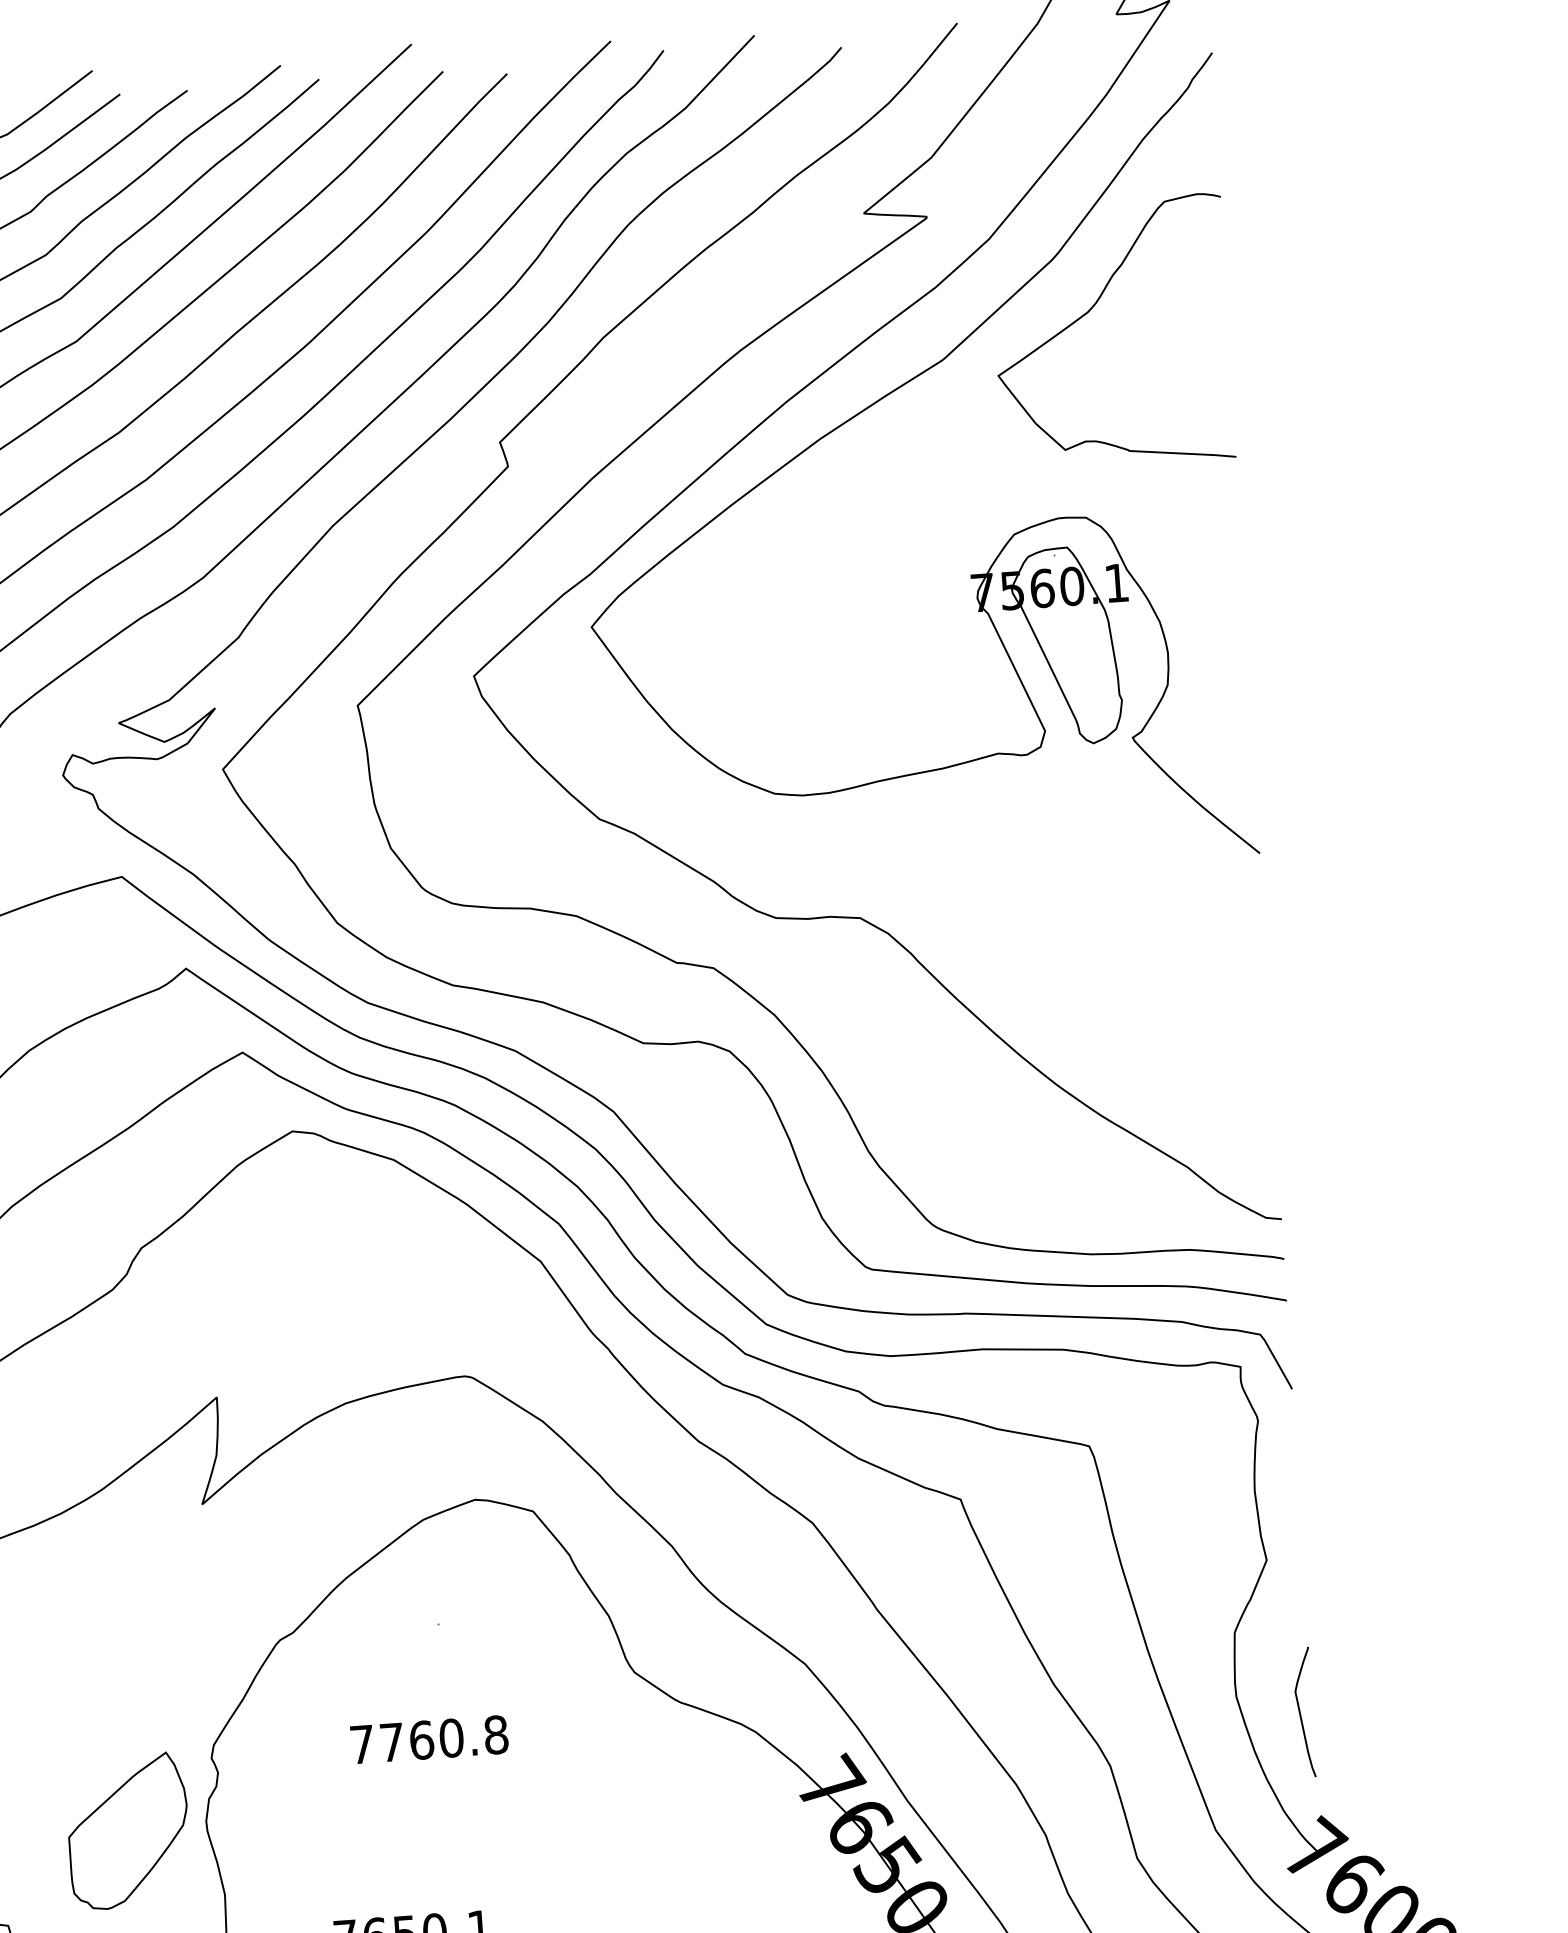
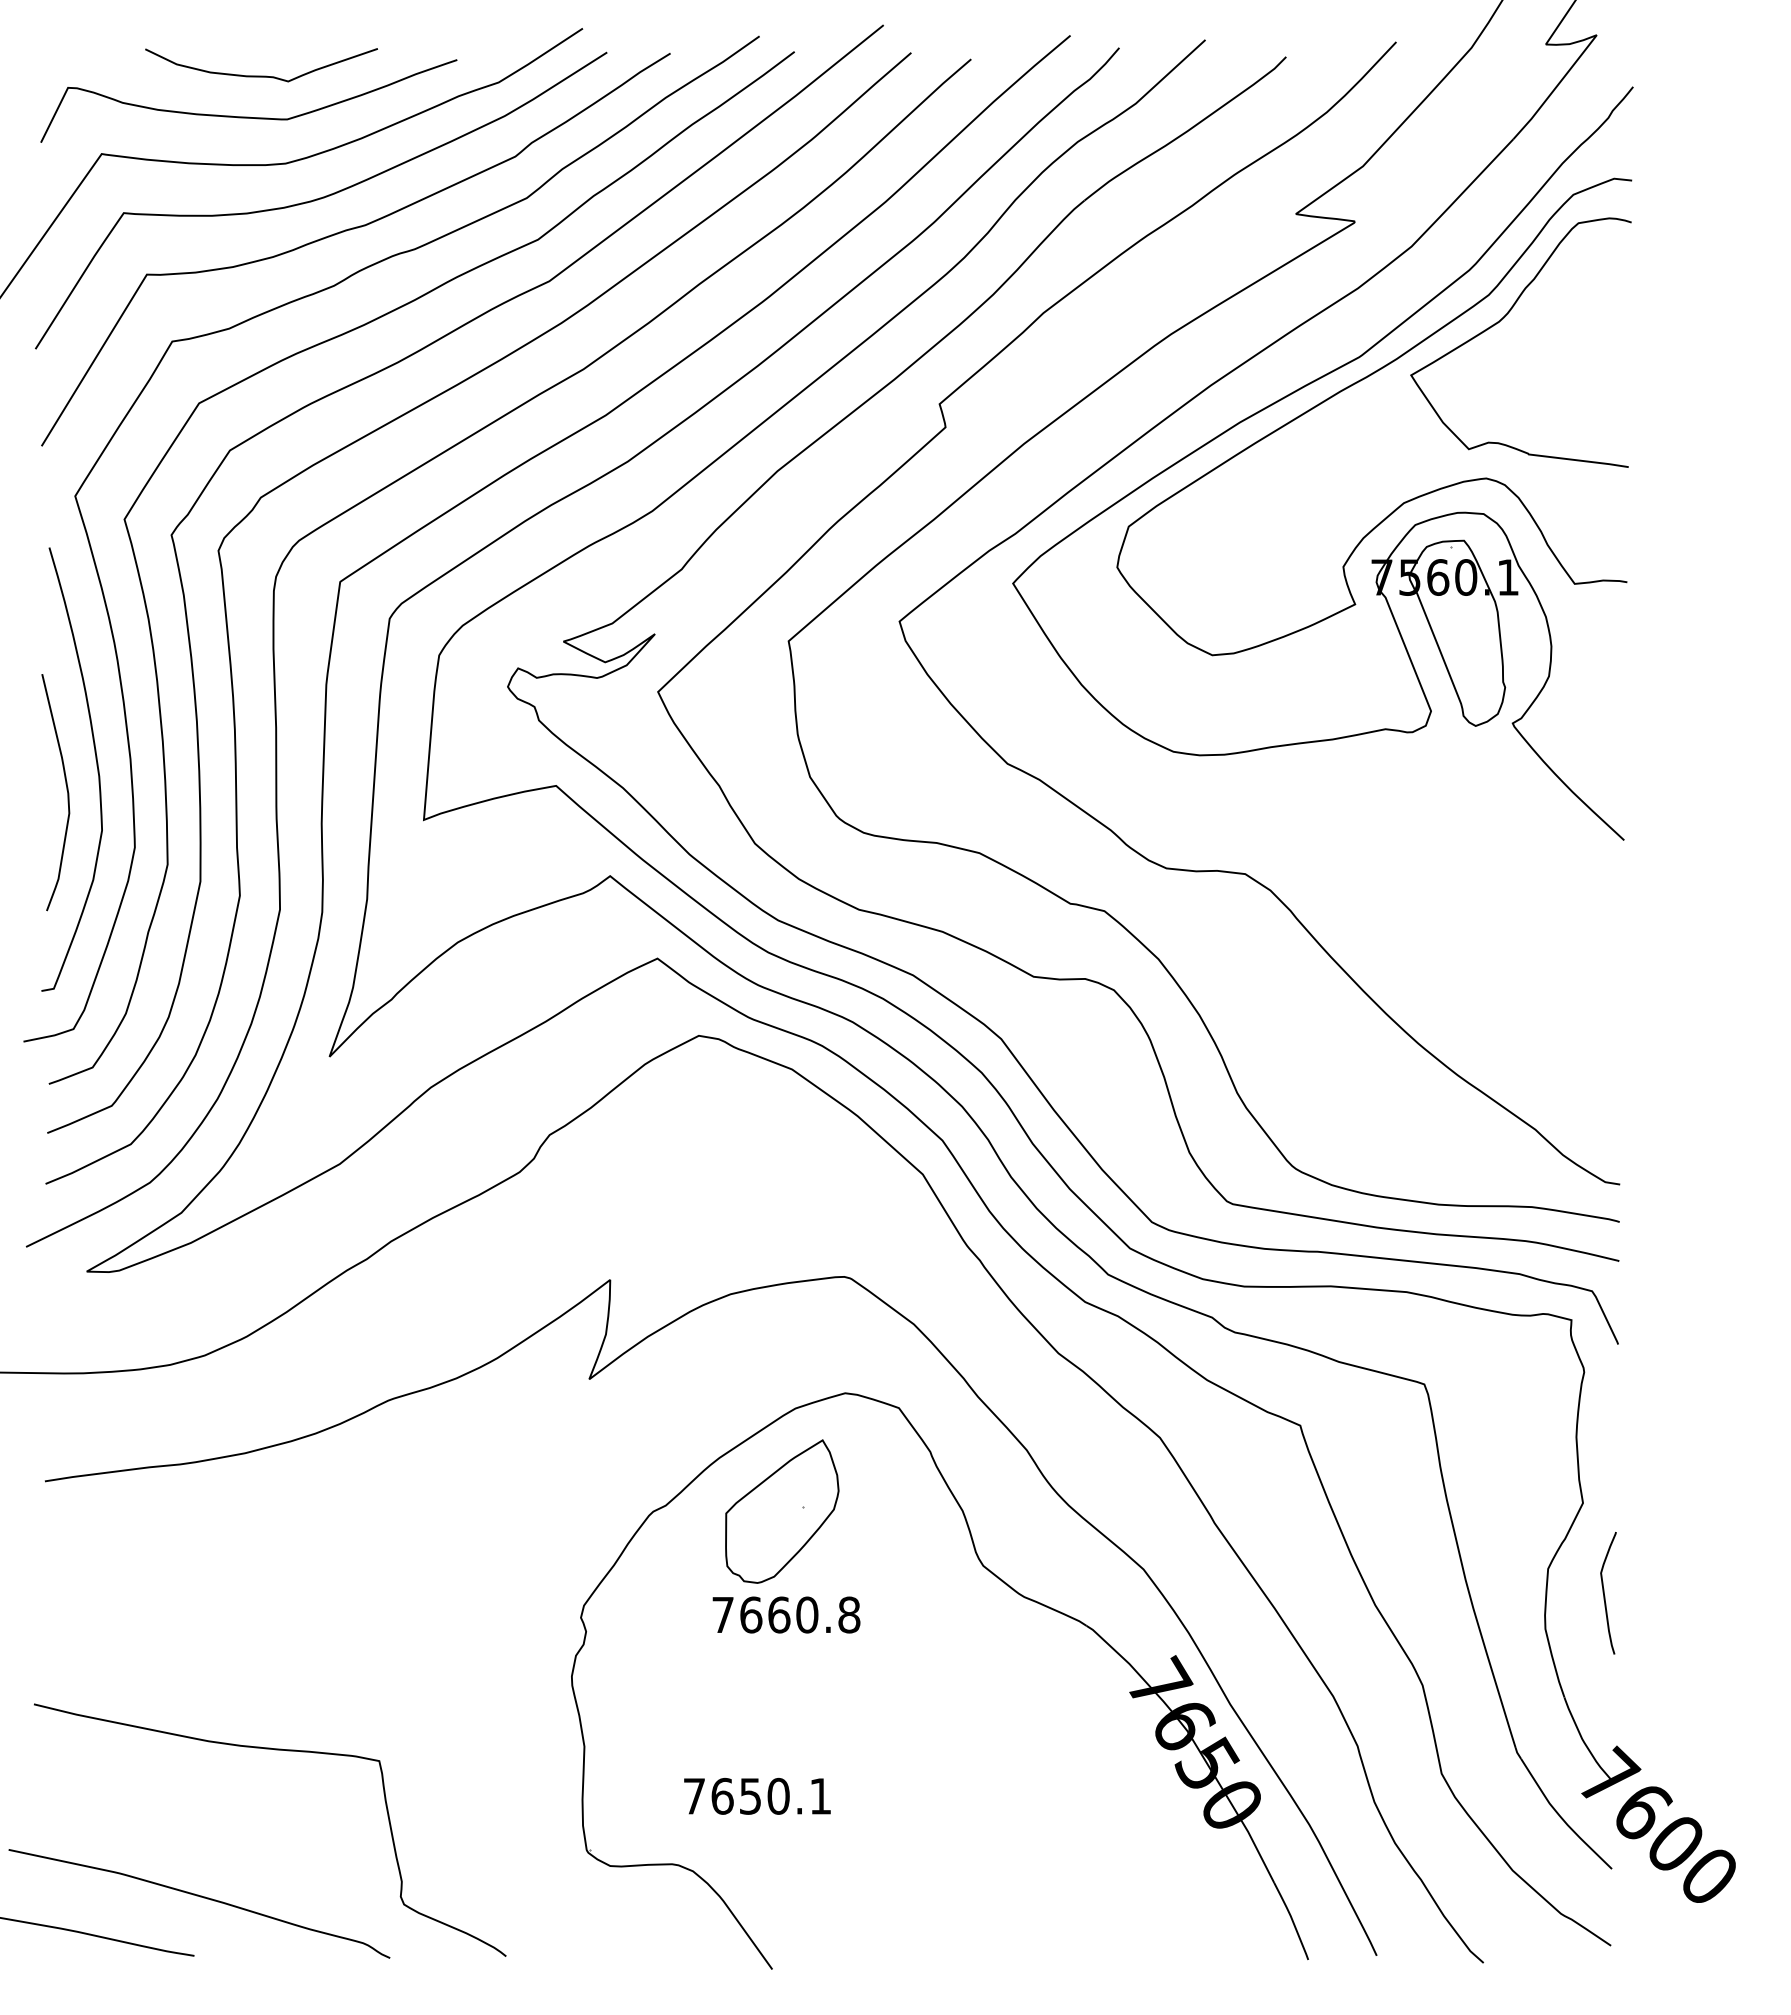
curve: (942, 388) -> (1357, 383), added
curve: (1300, 1713) -> (1604, 1593), moved
text: (392, 1741) -> (751, 1614), 7760.8 -> 7660.8
part: (128, 1831) -> (782, 1511), moved

